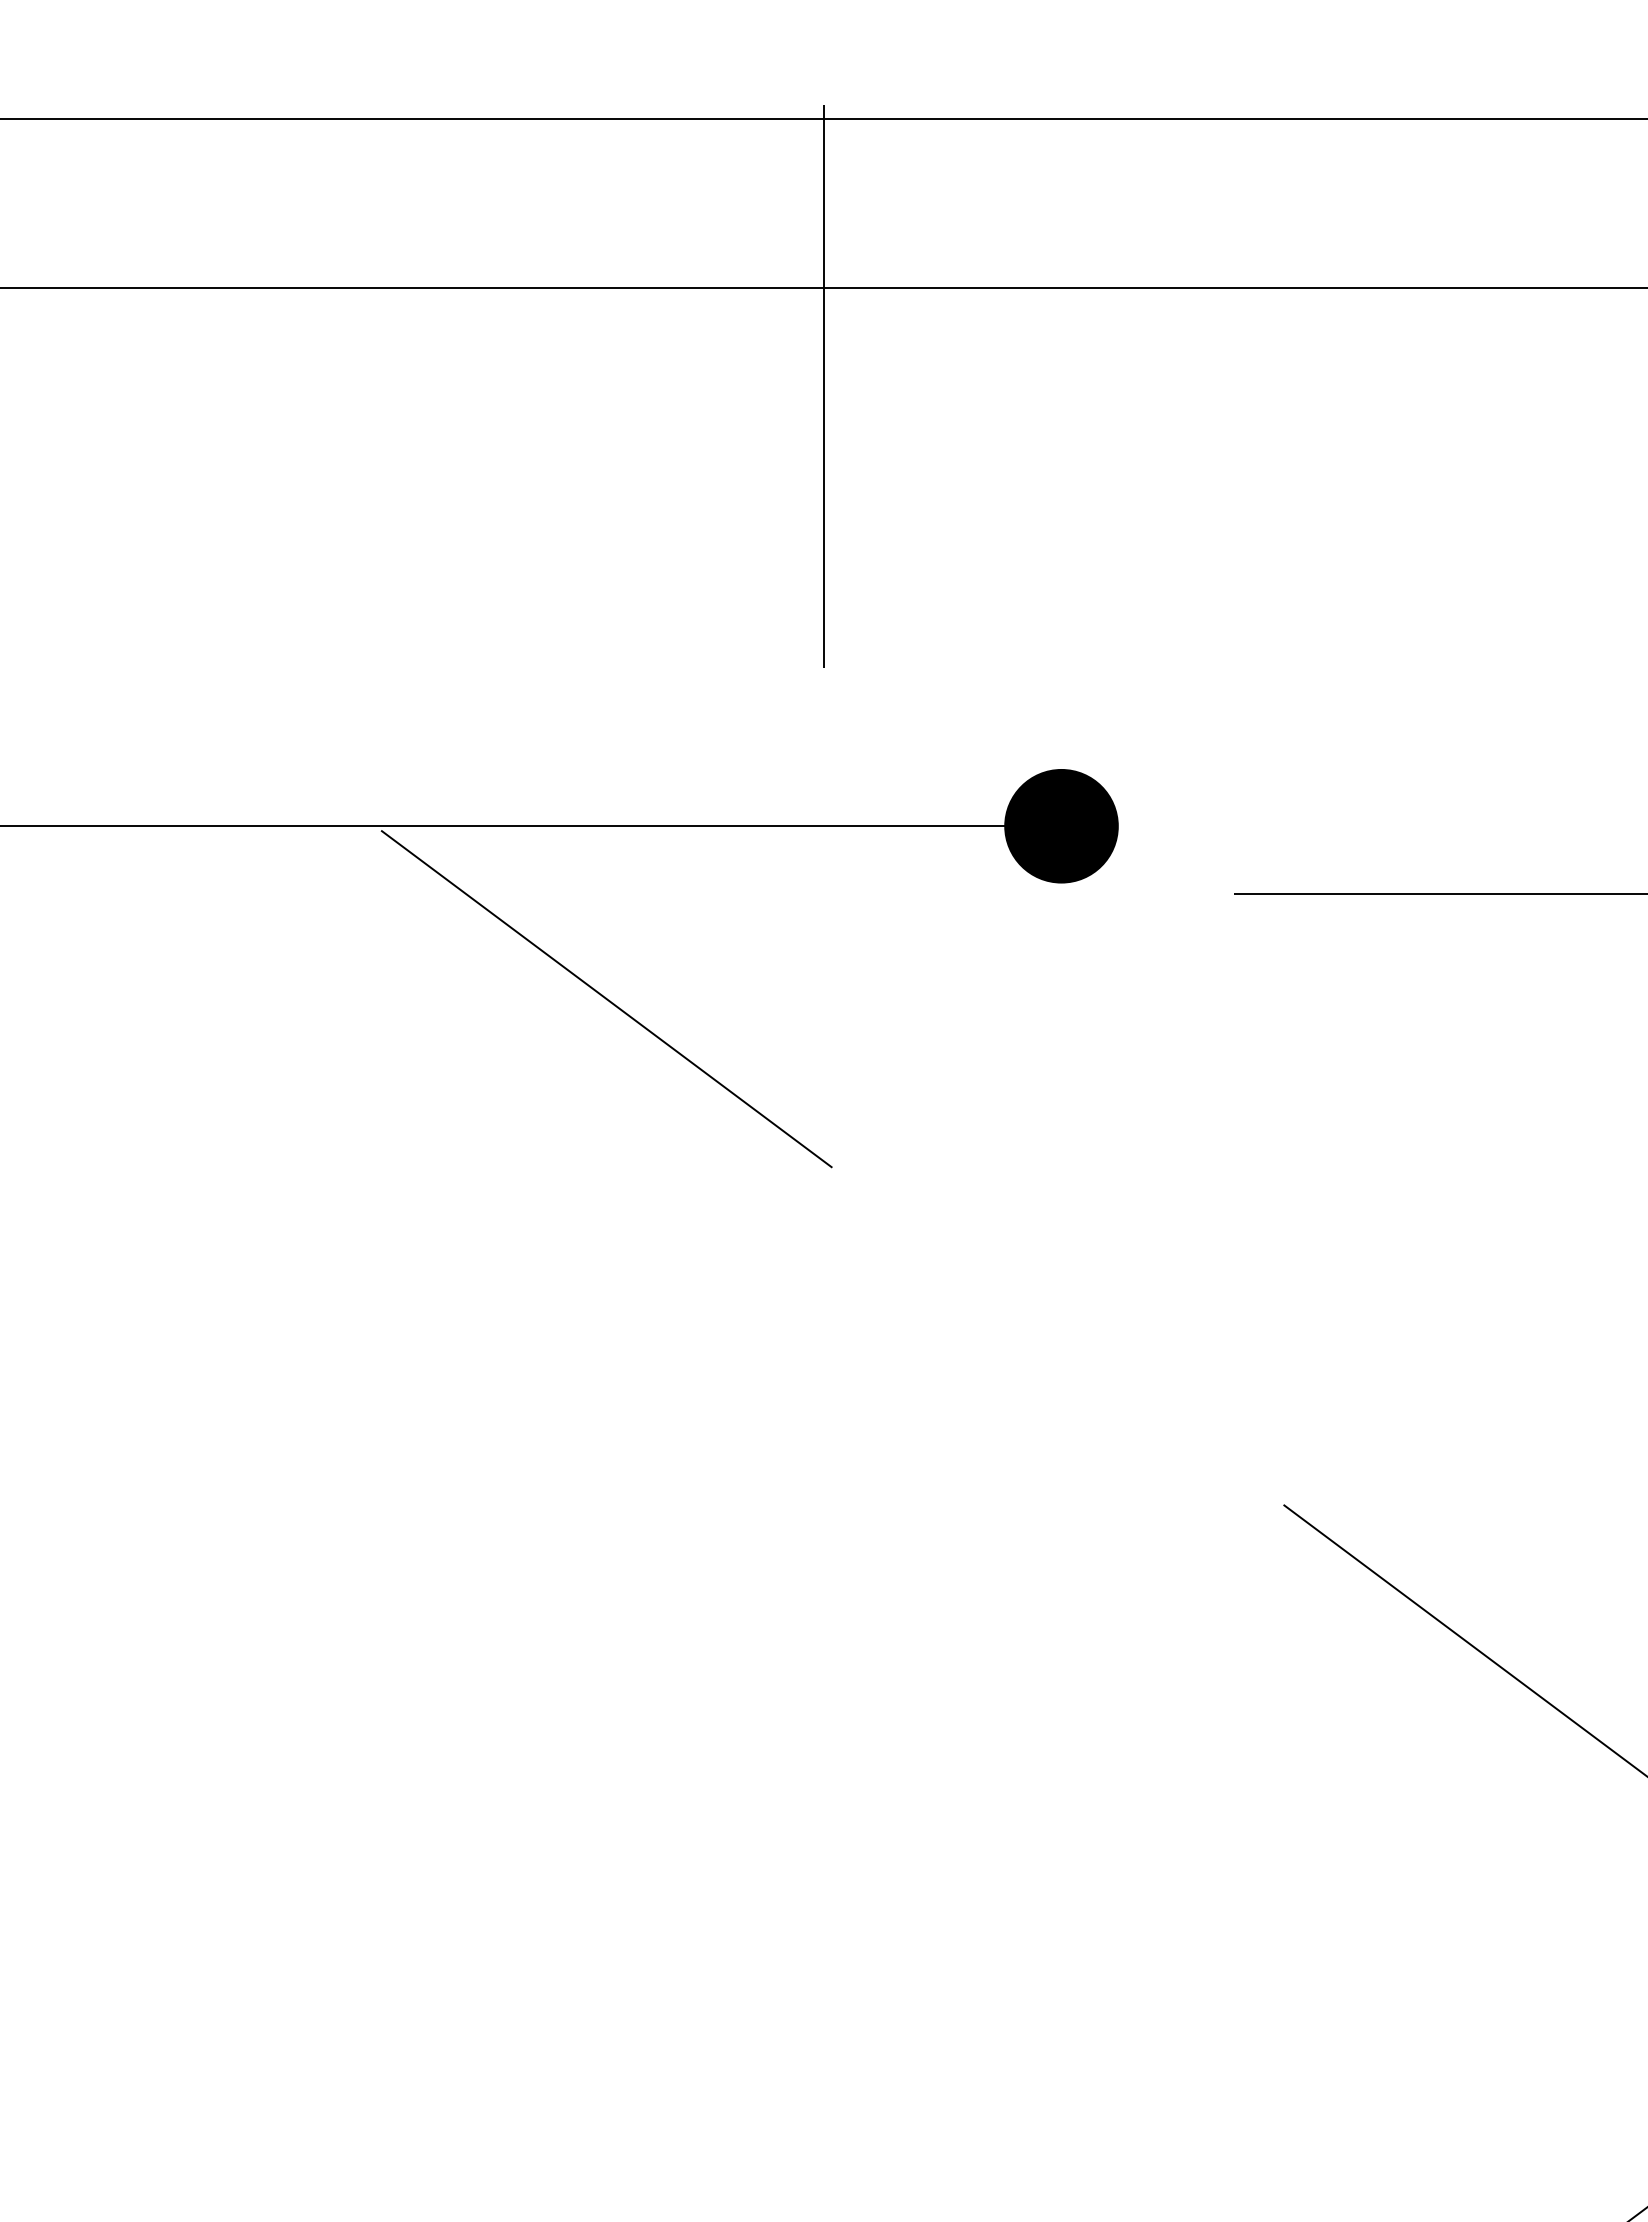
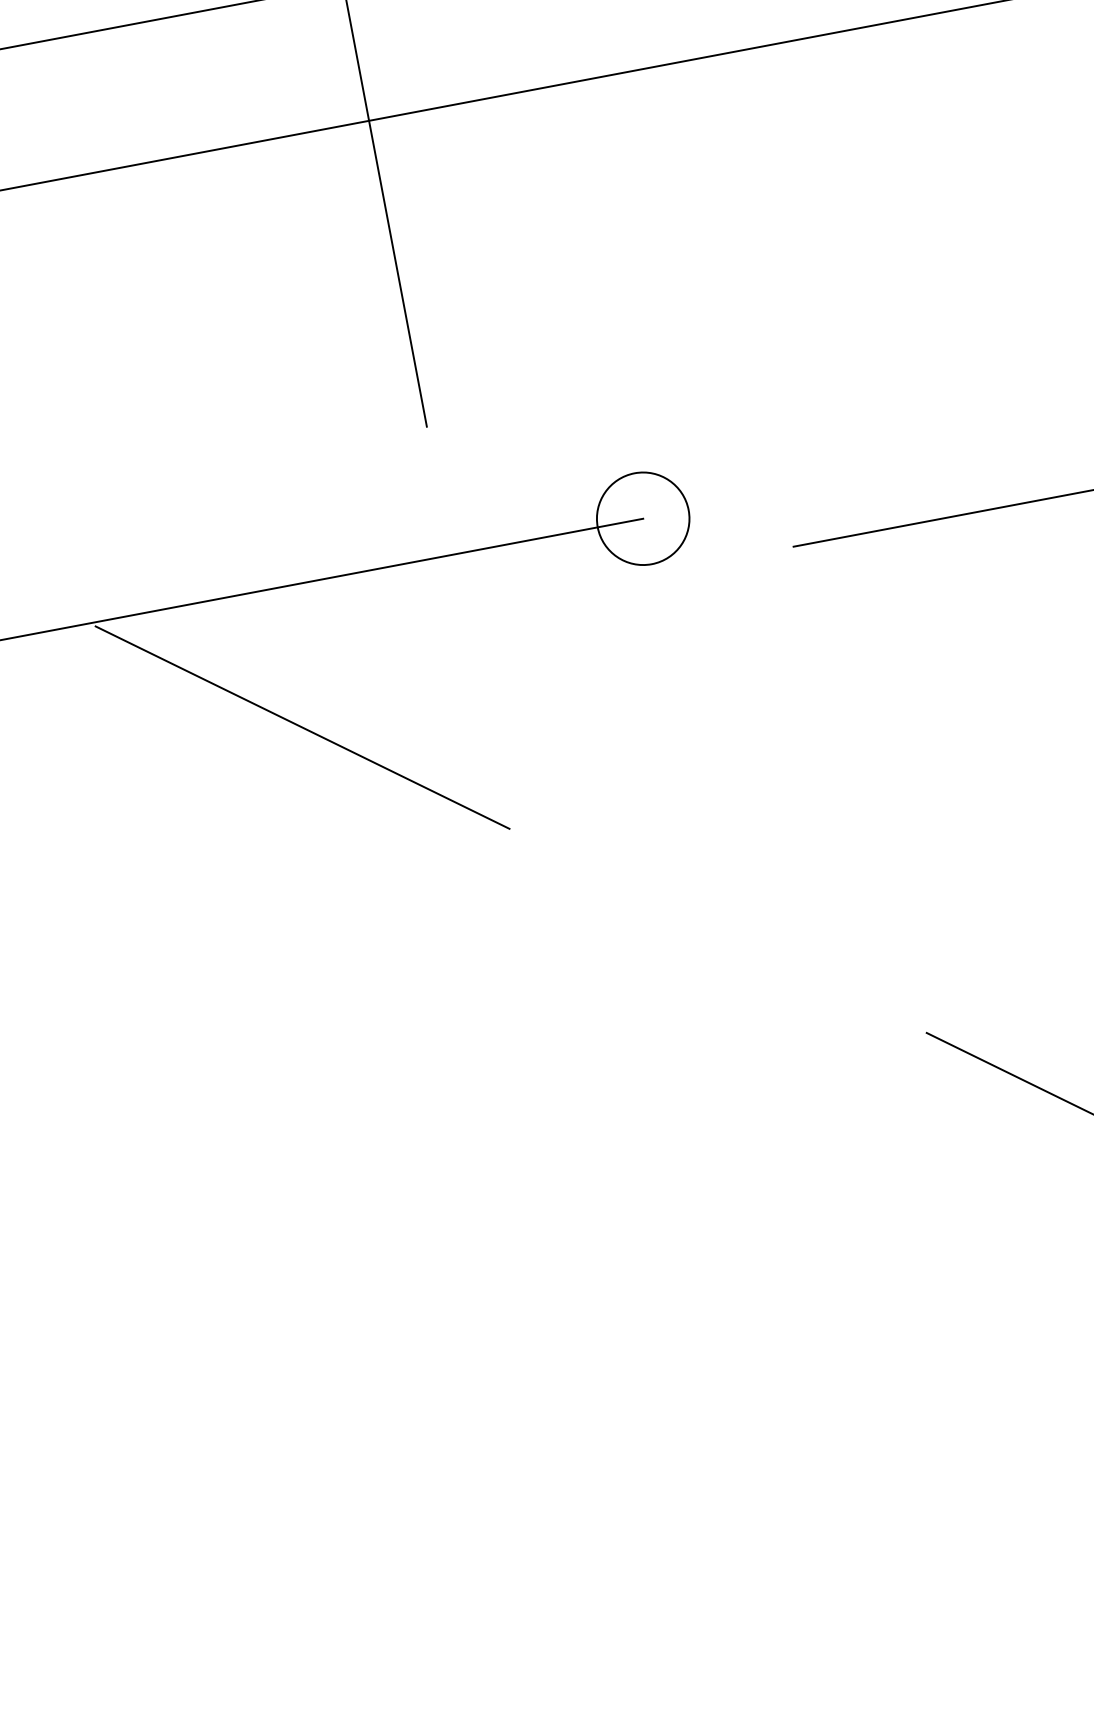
fill: (1061, 825) -> (643, 518), removed

